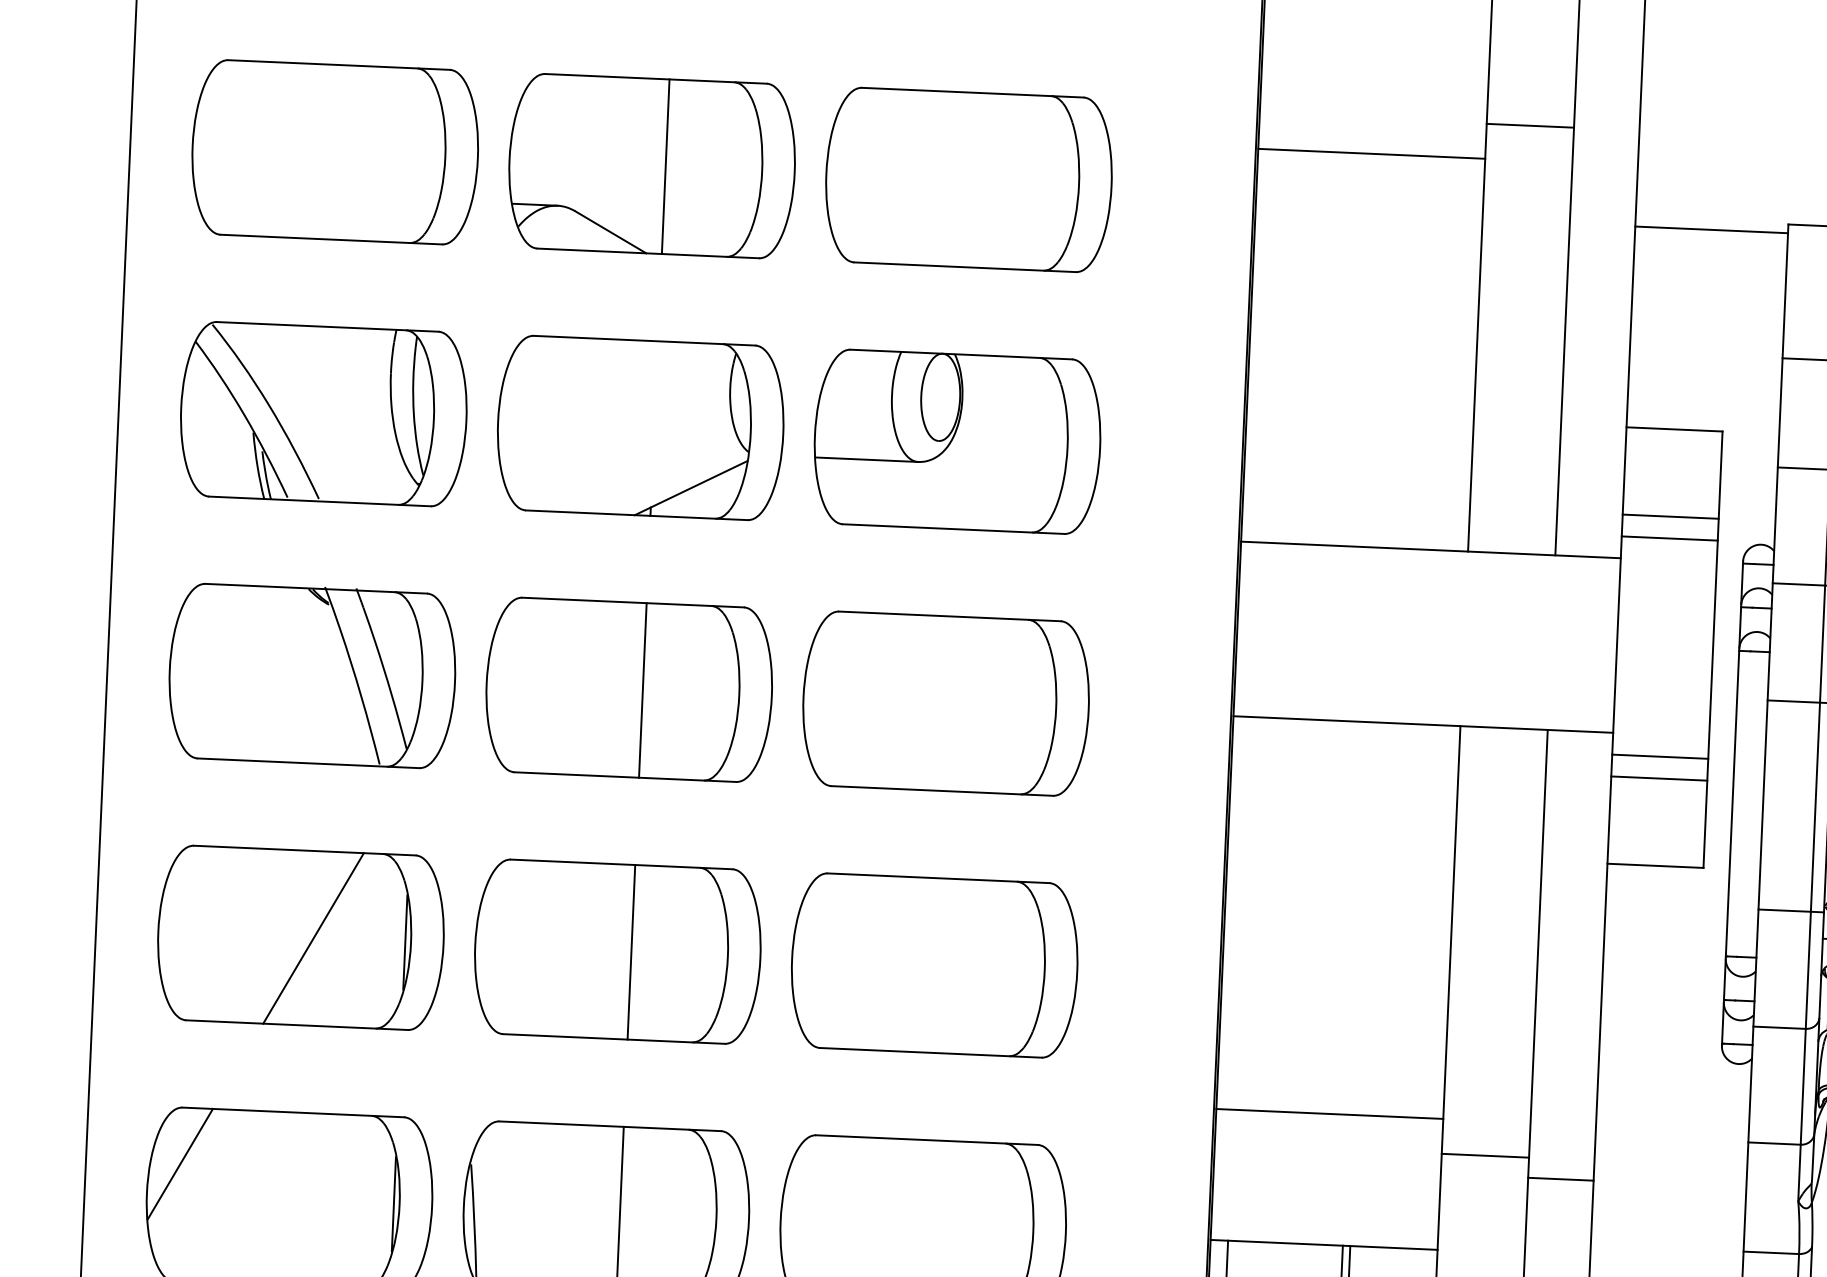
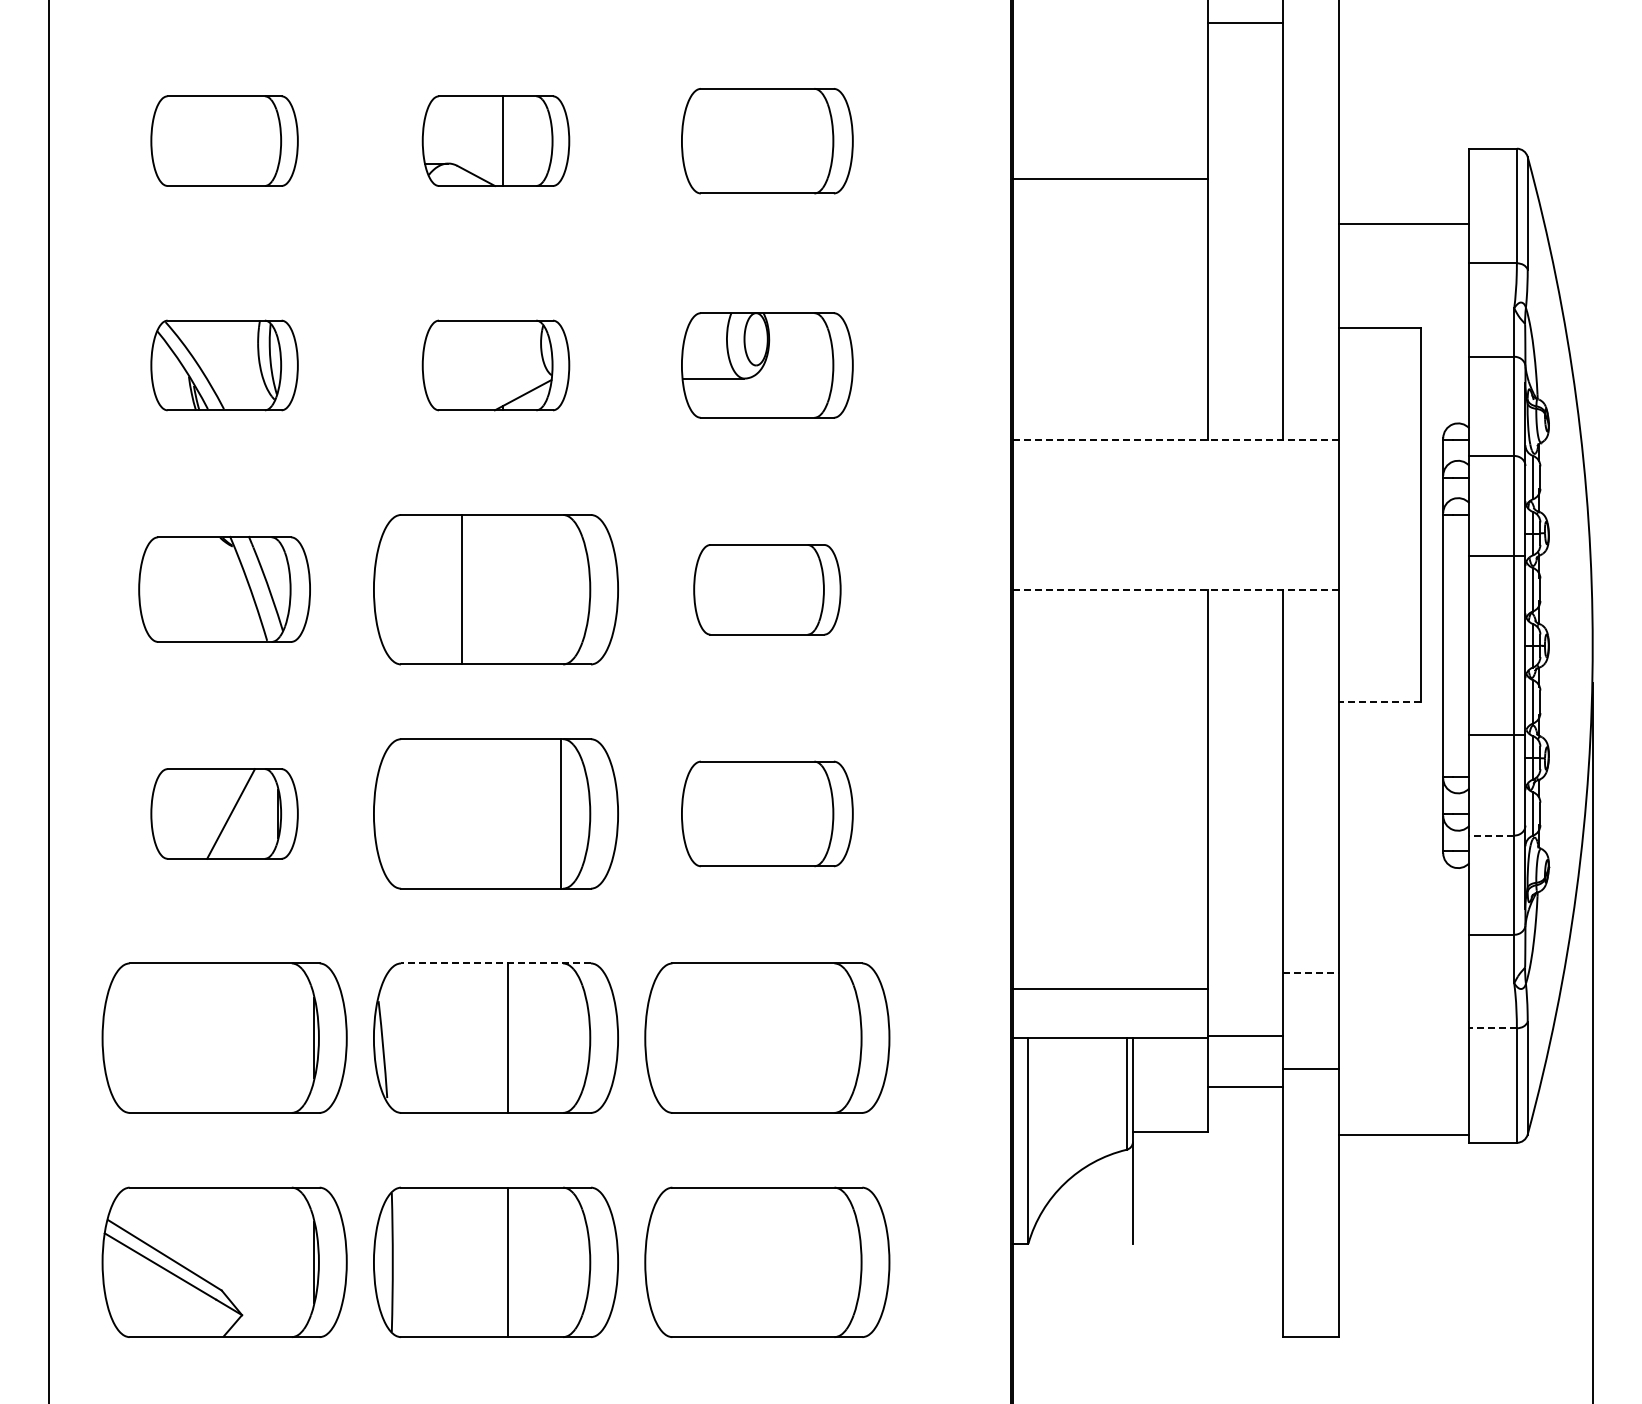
line: (1529, 125) -> (1244, 22), moved
part: (335, 151) -> (224, 140), size x0.6
line: (1371, 153) -> (1110, 178), moved
part: (651, 165) -> (495, 140), size x0.6
part: (969, 179) -> (767, 140), size x0.7
line: (1711, 230) -> (1403, 224), moved
part: (323, 414) -> (224, 365), size x0.6
part: (640, 427) -> (495, 365), size x0.6
part: (957, 441) -> (767, 365), size x0.7
line: (1670, 516) -> (1379, 402), removed
line: (1669, 538) -> (1379, 421), removed
line: (1431, 550) -> (1176, 440), solid -> dashed
part: (312, 675) -> (224, 589), size x0.7
line: (642, 690) -> (461, 589), moved
part: (946, 703) -> (767, 589), size x0.6
line: (1423, 724) -> (1176, 589), solid -> dashed
line: (1660, 756) -> (1379, 608), removed
line: (1659, 779) -> (1379, 627), removed
line: (1655, 865) -> (1379, 701), solid -> dashed
part: (300, 937) -> (224, 813), size x0.6
line: (631, 951) -> (560, 813), moved
part: (934, 965) -> (767, 813), size x0.7
line: (1779, 1027) -> (1491, 835), solid -> dashed
line: (1329, 1114) -> (1110, 989), moved
line: (610, 1126) -> (496, 963), solid -> dashed
line: (1484, 1155) -> (1244, 1035), moved
line: (179, 1163) -> (129, 1011), removed
line: (1561, 1179) -> (1311, 973), solid -> dashed
line: (1771, 1253) -> (1493, 1028), solid -> dashed

